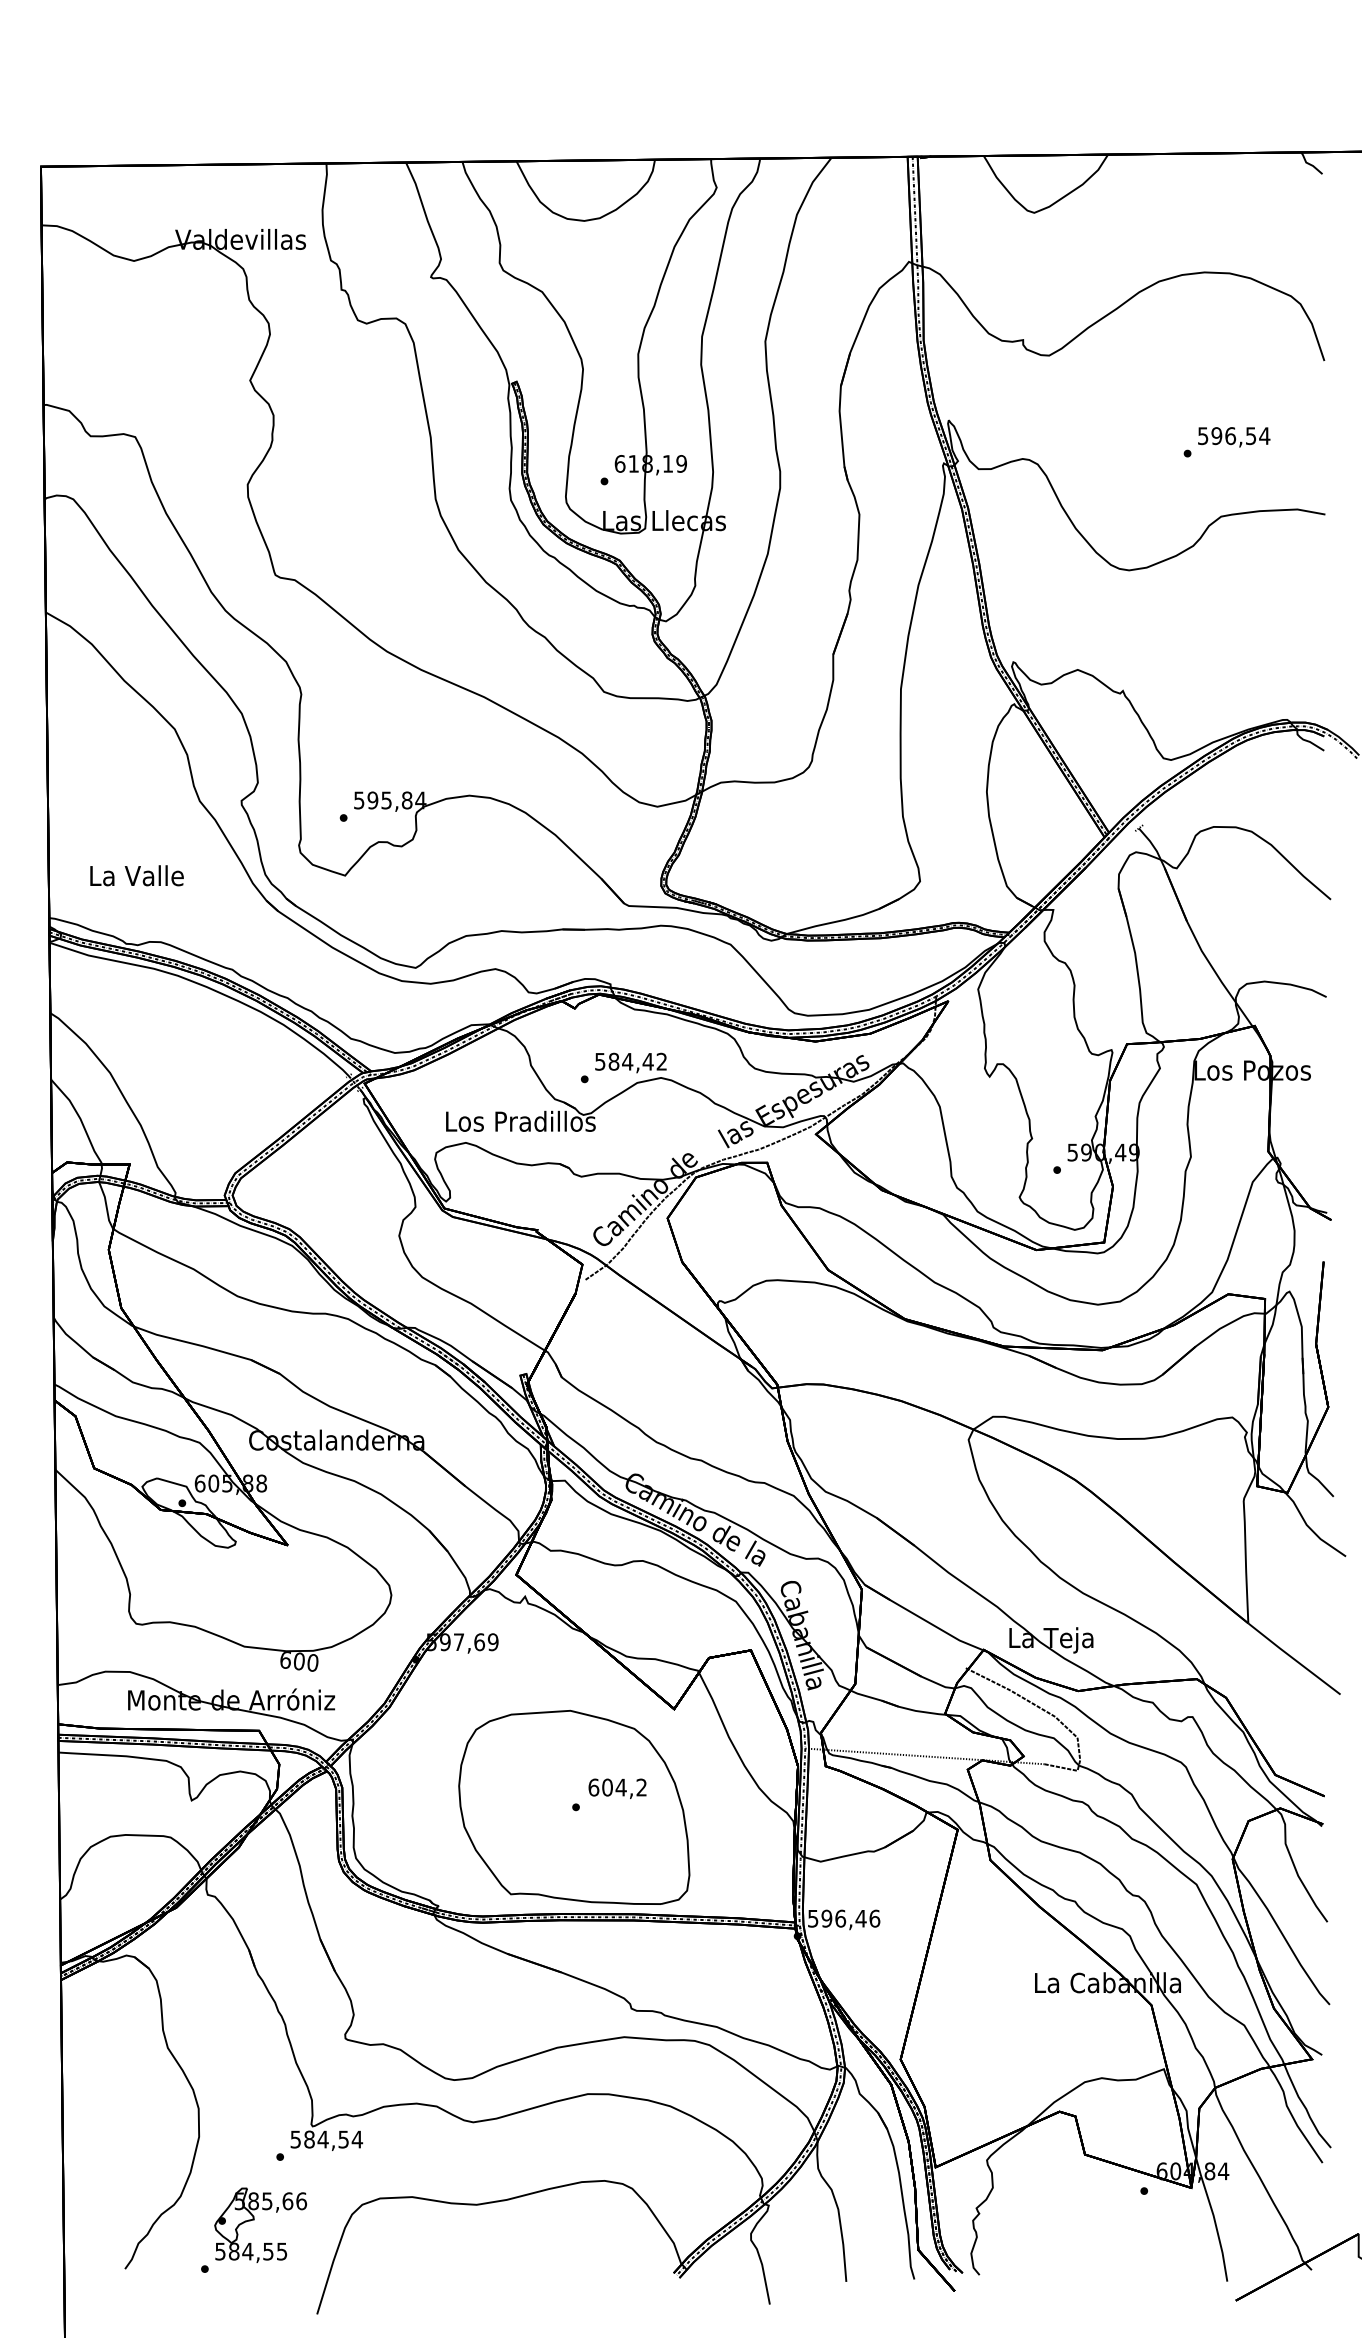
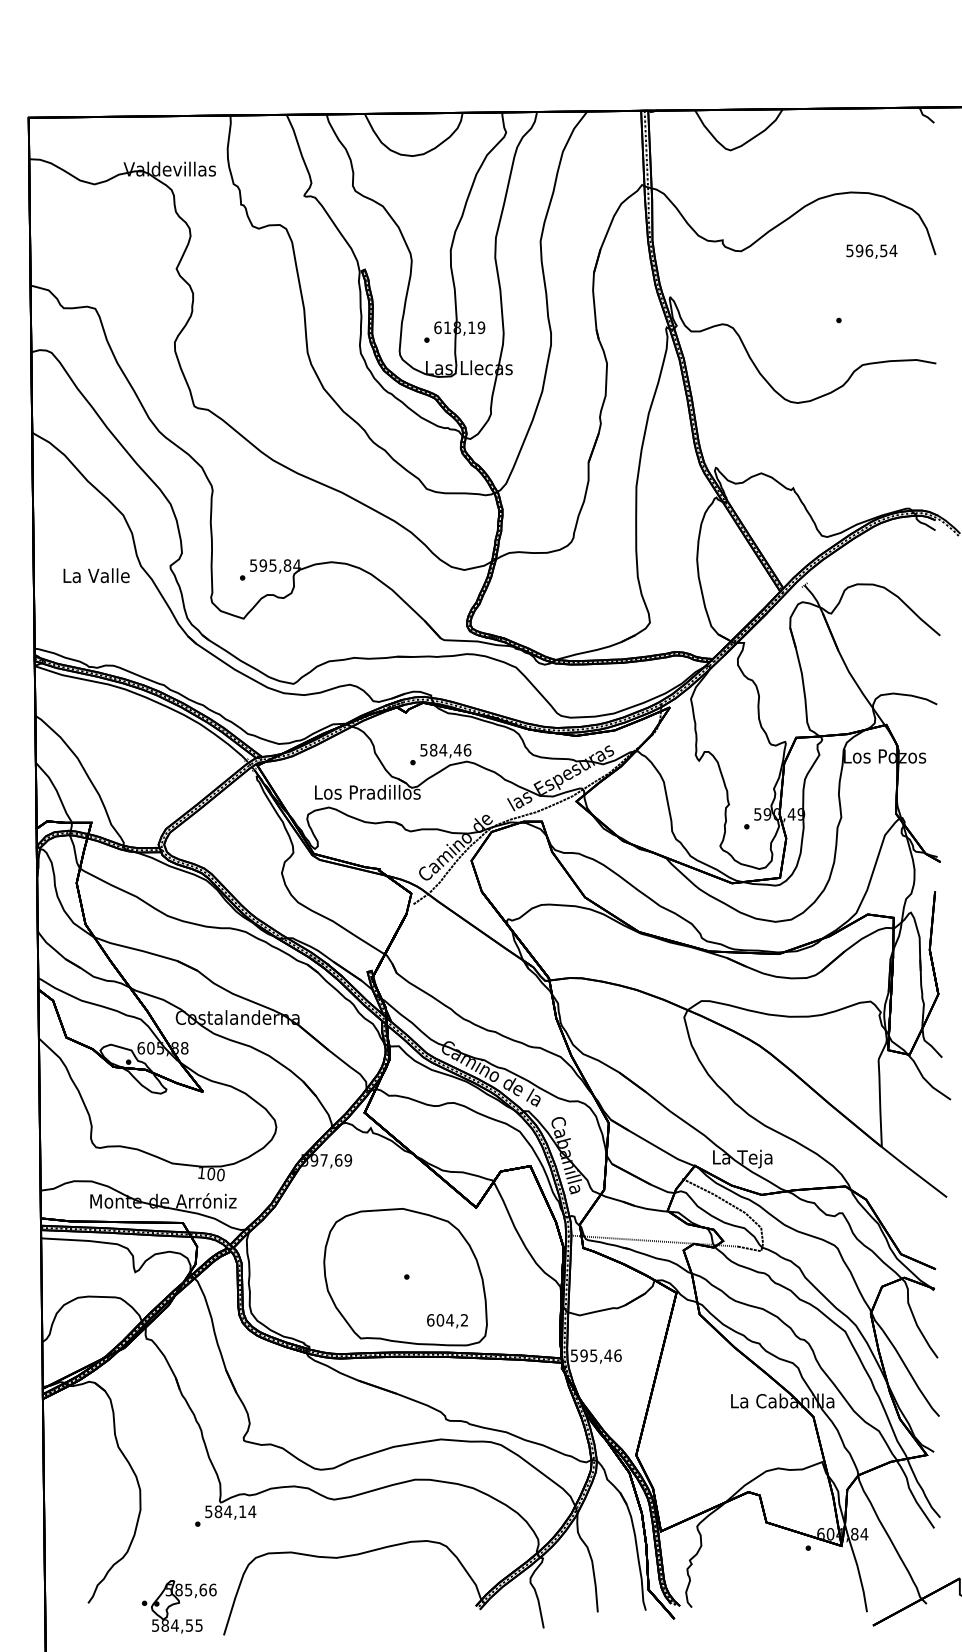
text: (1234, 437) -> (872, 251), moved
text: (136, 875) -> (96, 575), moved
text: (661, 1061) -> (467, 750), 584,42 -> 584,46
text: (285, 1660) -> (201, 1173), 600 -> 100
text: (617, 1788) -> (447, 1320), moved
text: (840, 1918) -> (593, 1355), 596,46 -> 595,46
text: (343, 2139) -> (242, 1511), 584,54 -> 584,14
part: (254, 2220) -> (179, 1603), moved

